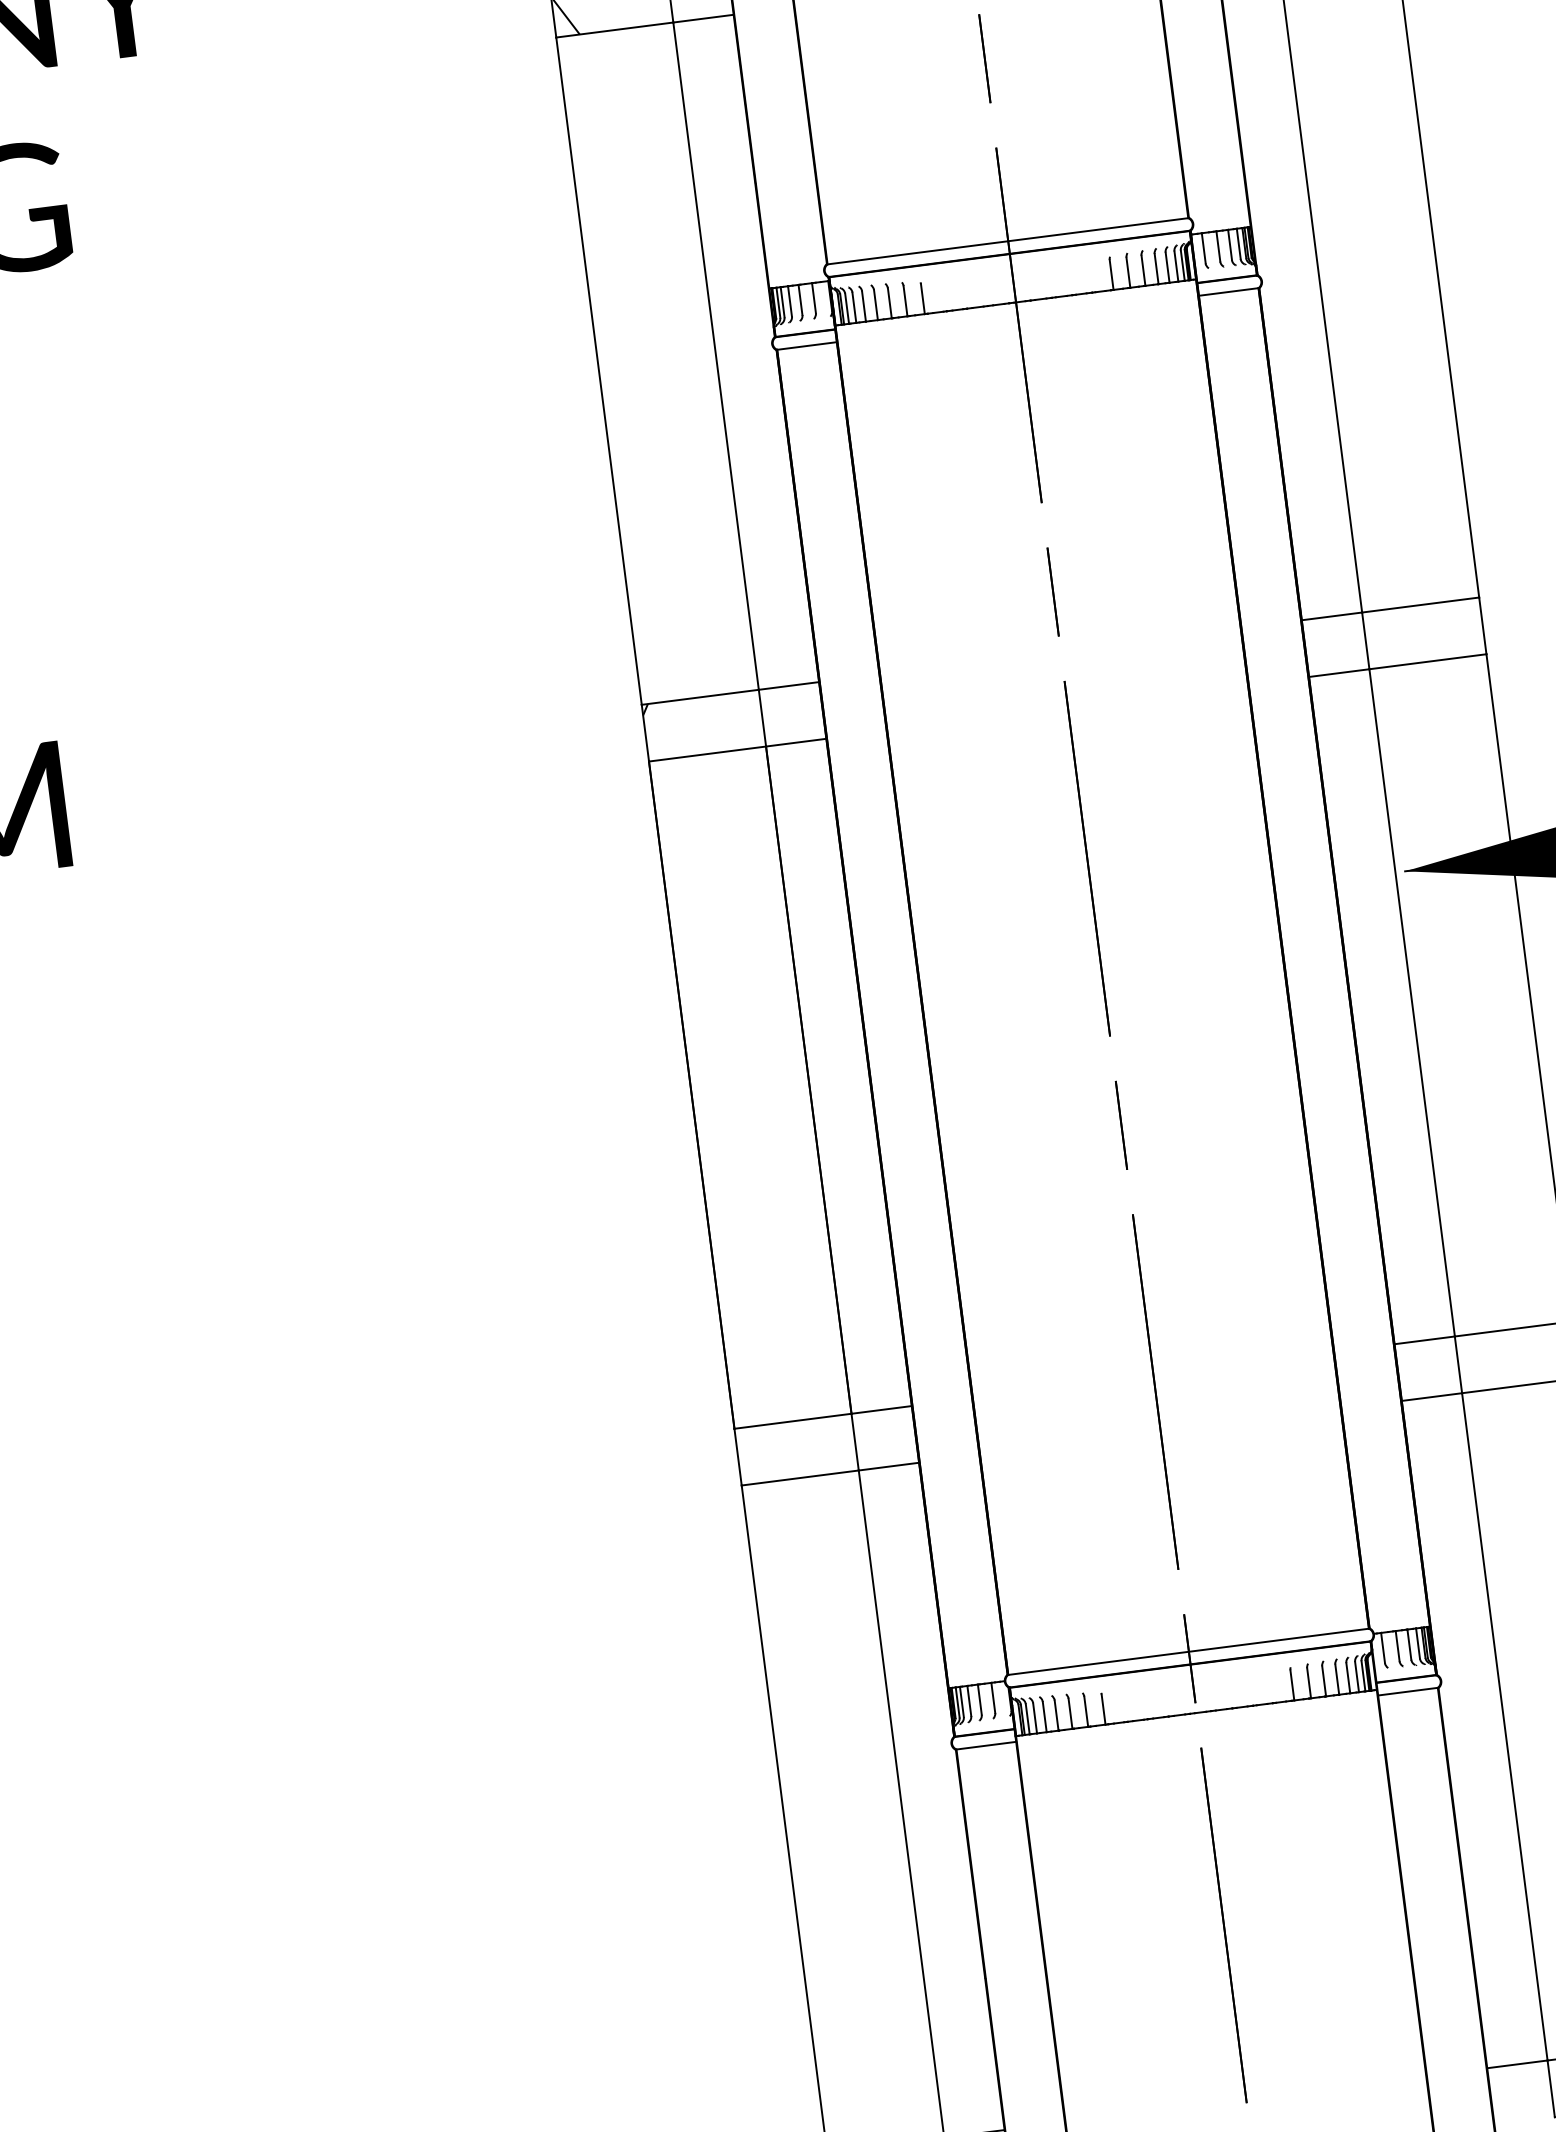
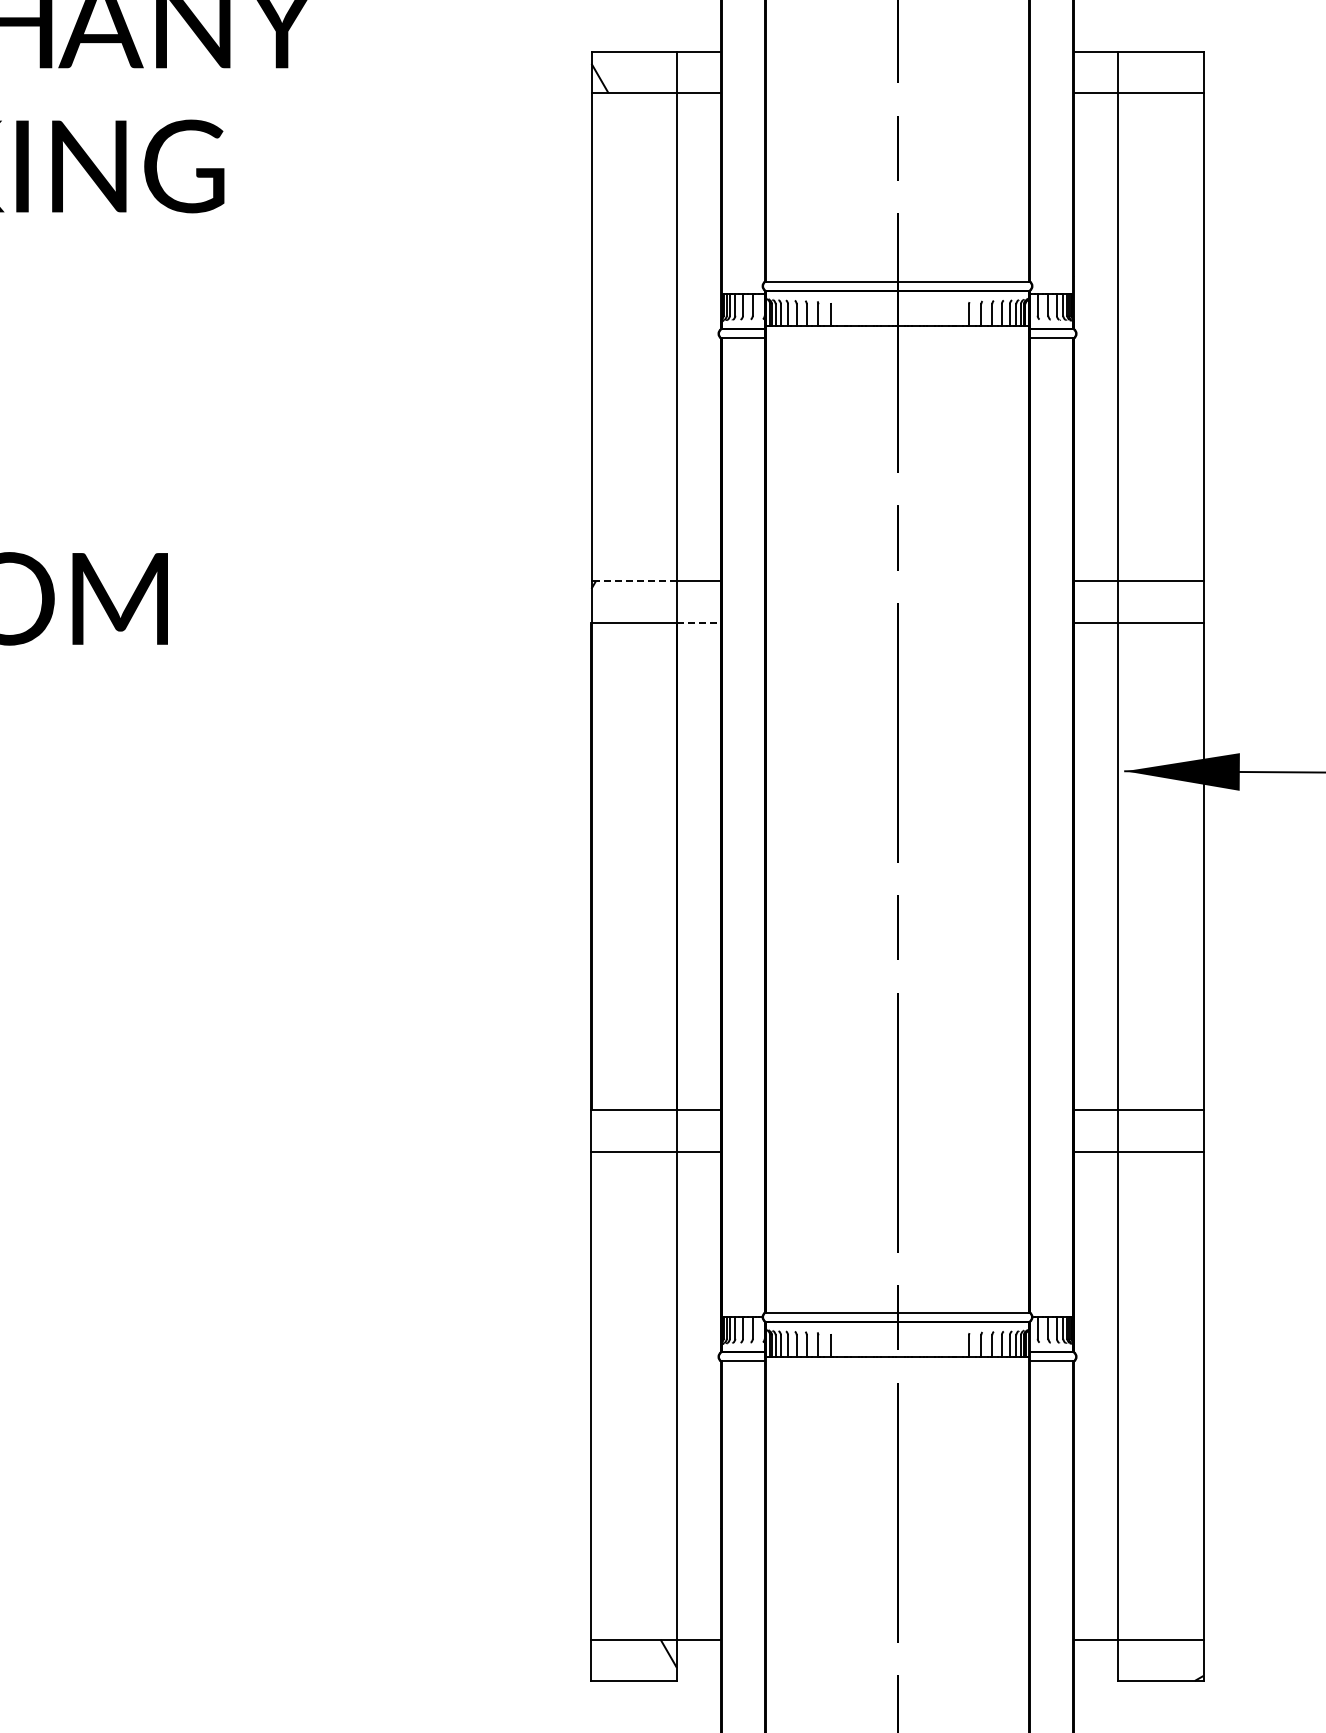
line: (700, 697) -> (634, 581), solid -> dashed
line: (796, 742) -> (699, 622), solid -> dashed

